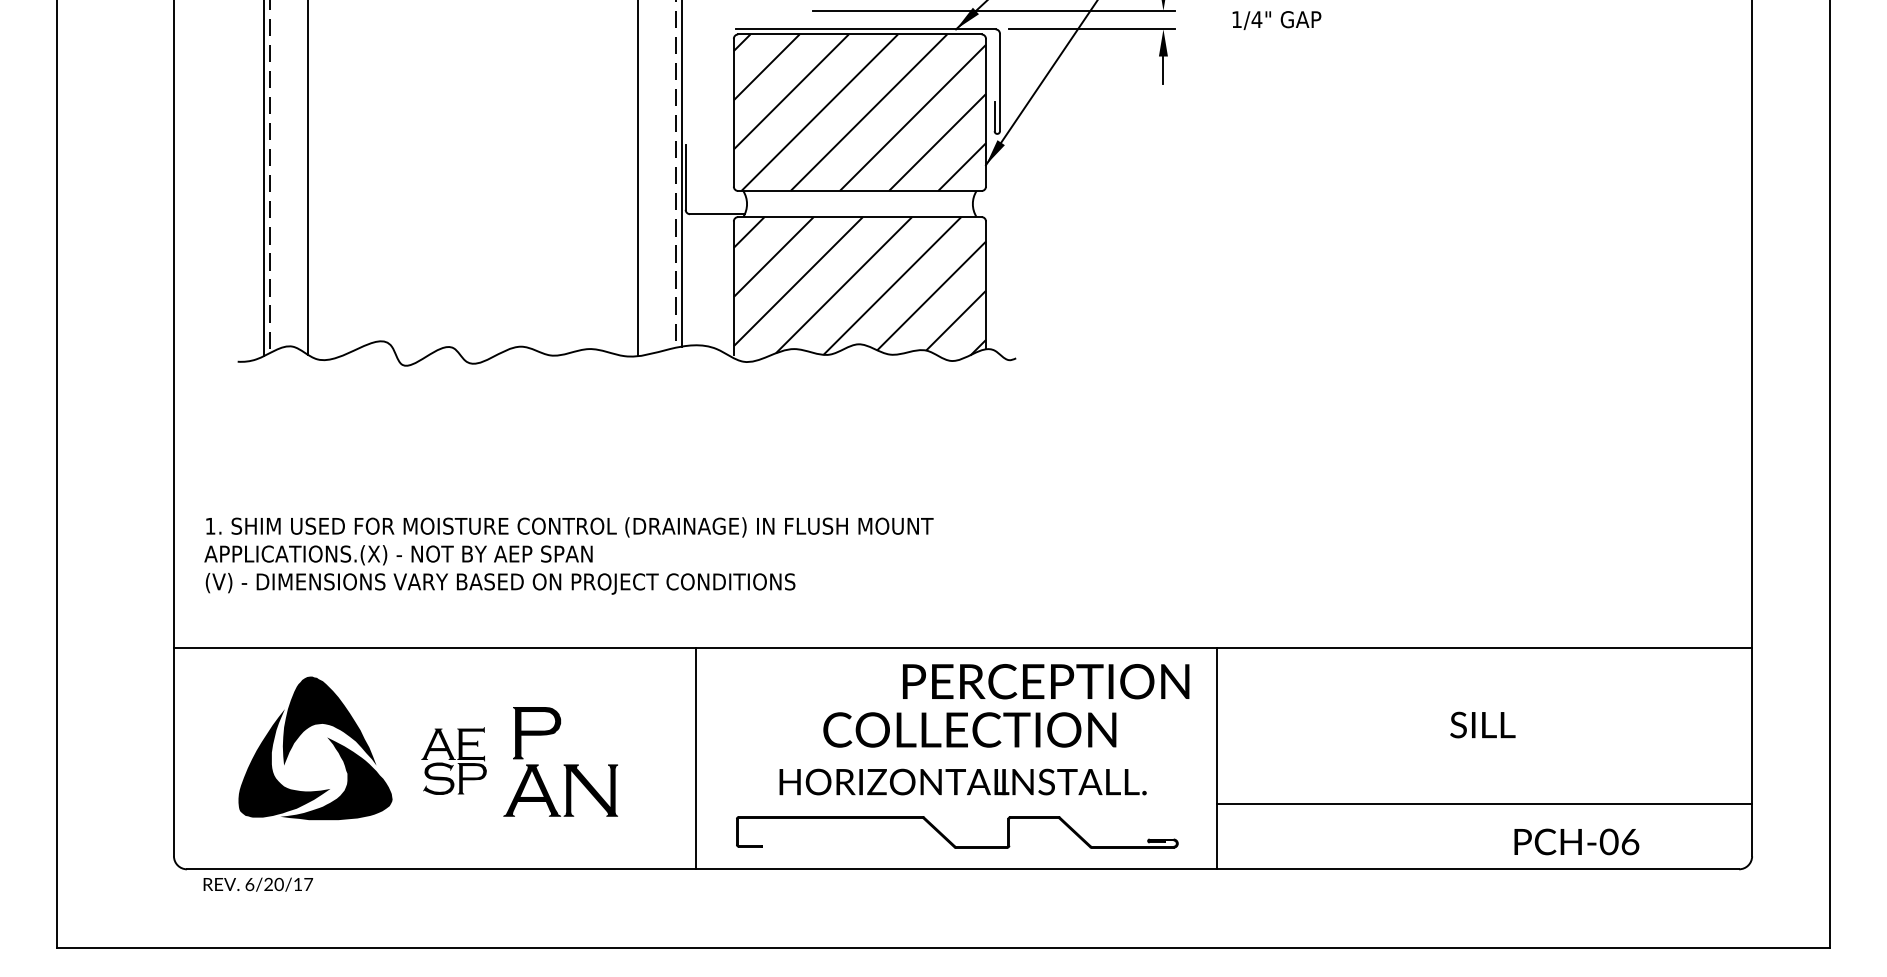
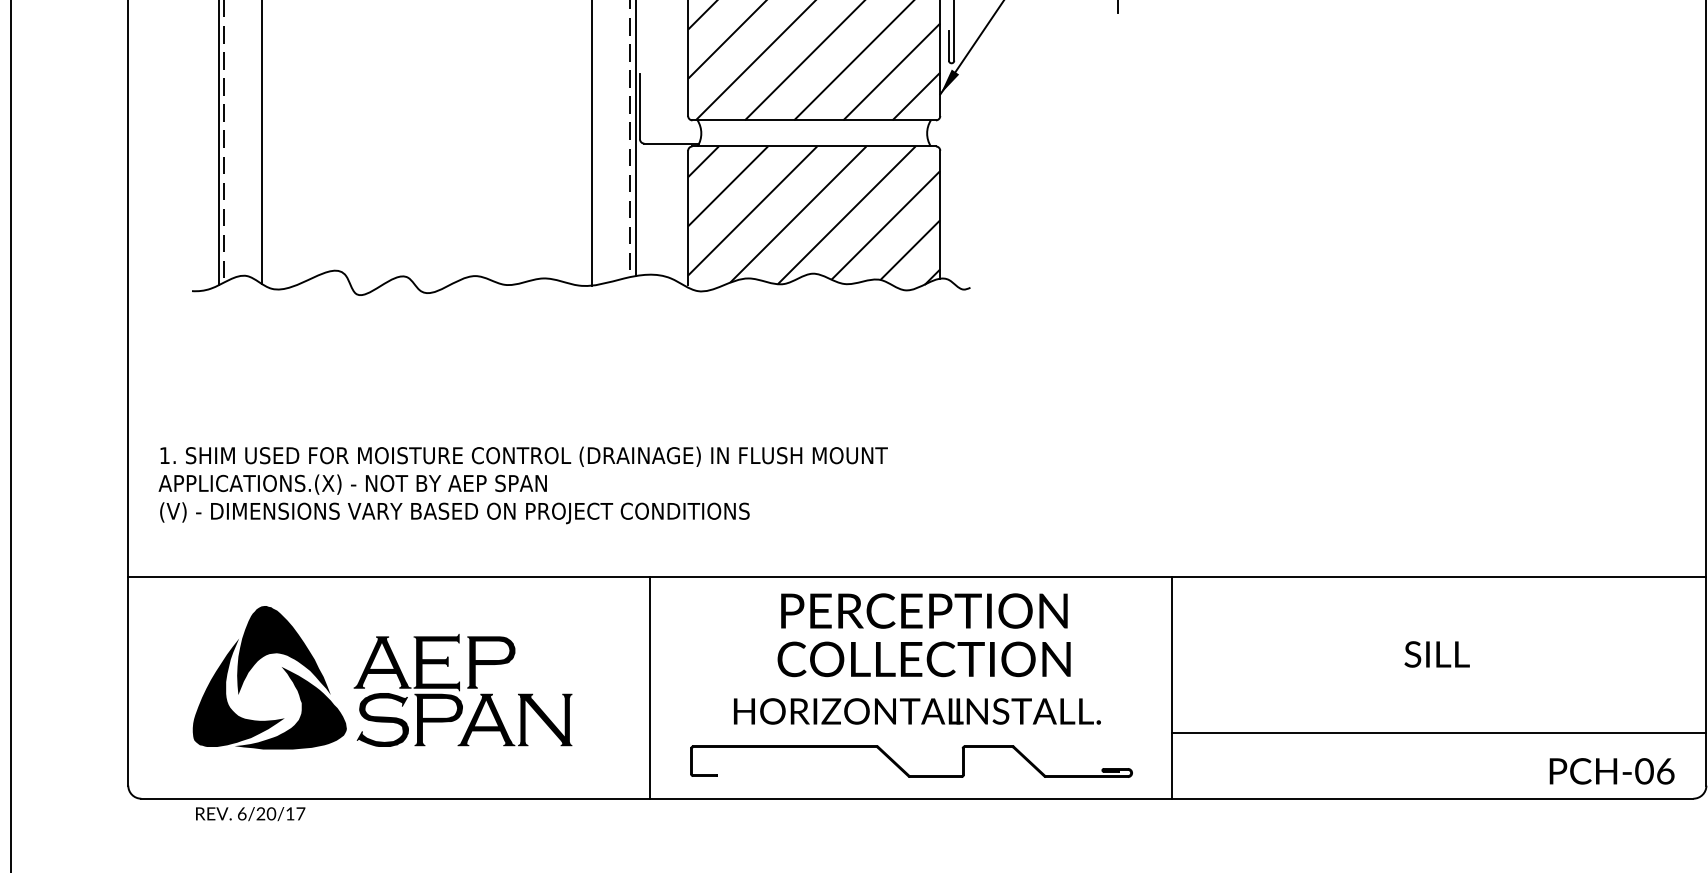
text: (1046, 681) -> (924, 610), moved
part: (453, 760) -> (407, 689), size x1.67
text: (1576, 841) -> (1611, 770), moved
text: (258, 884) -> (250, 813), moved

